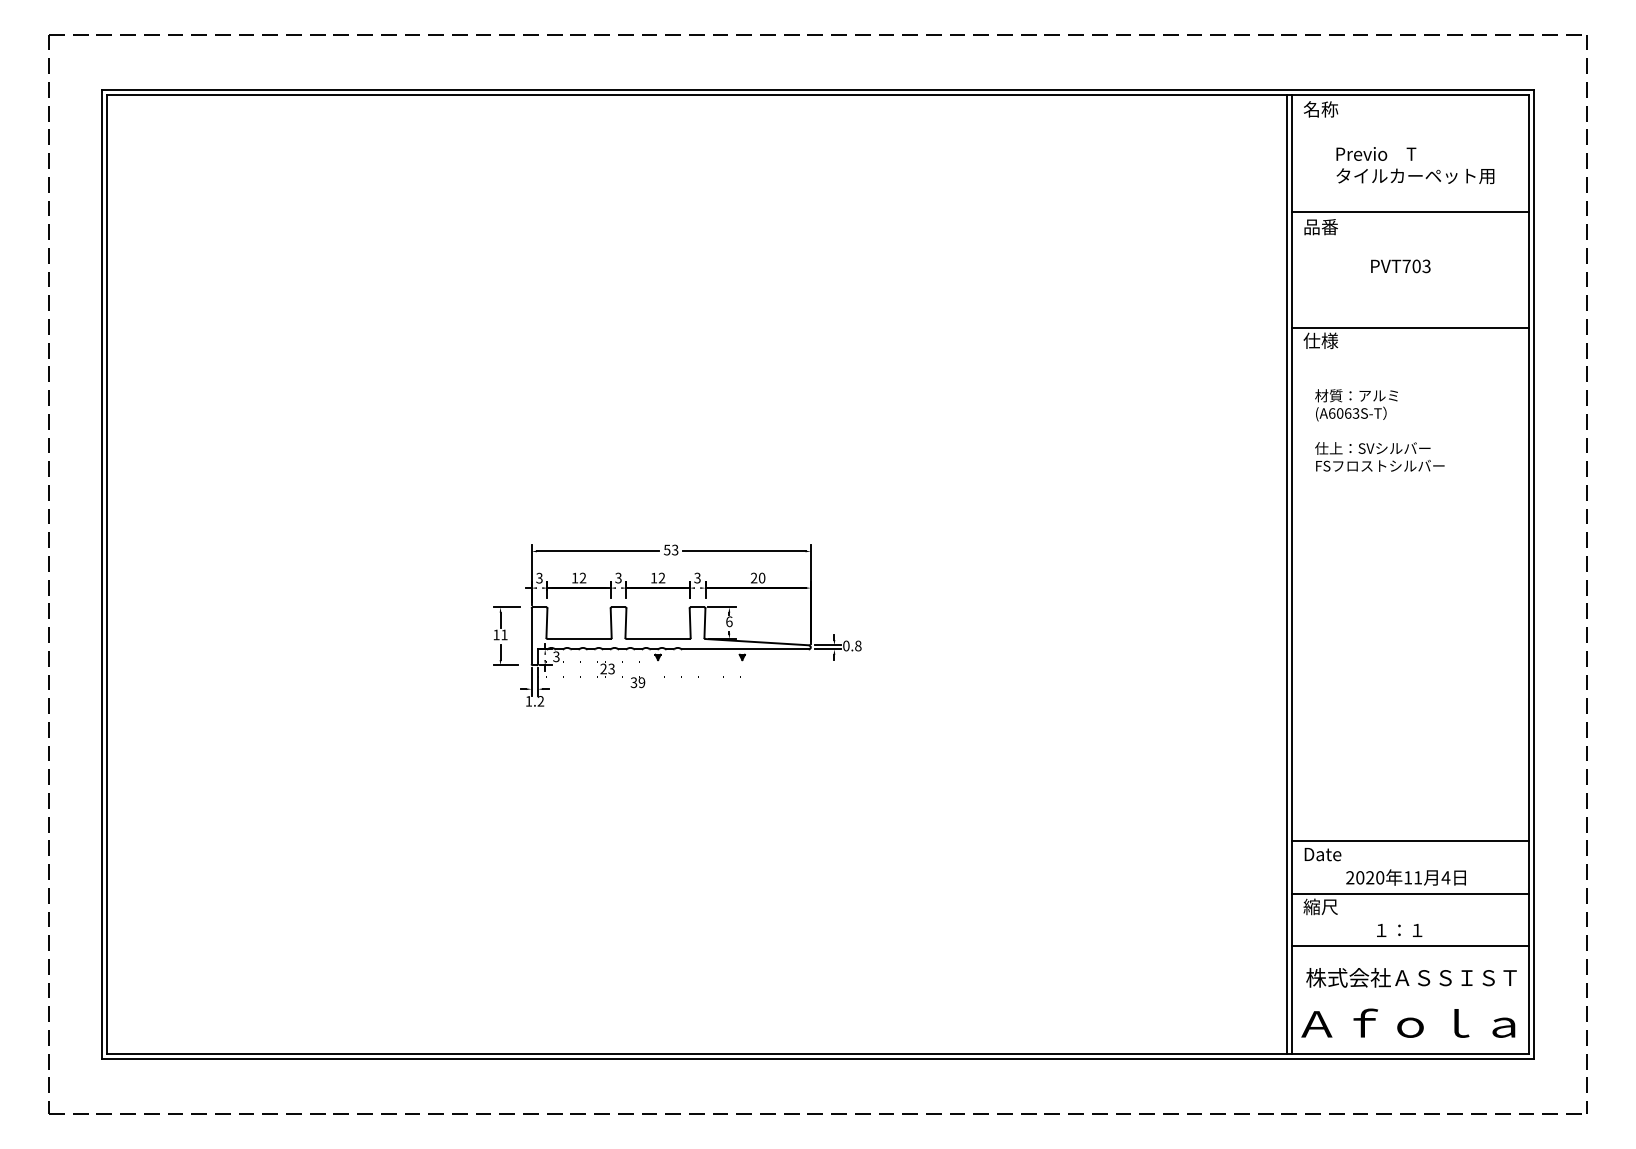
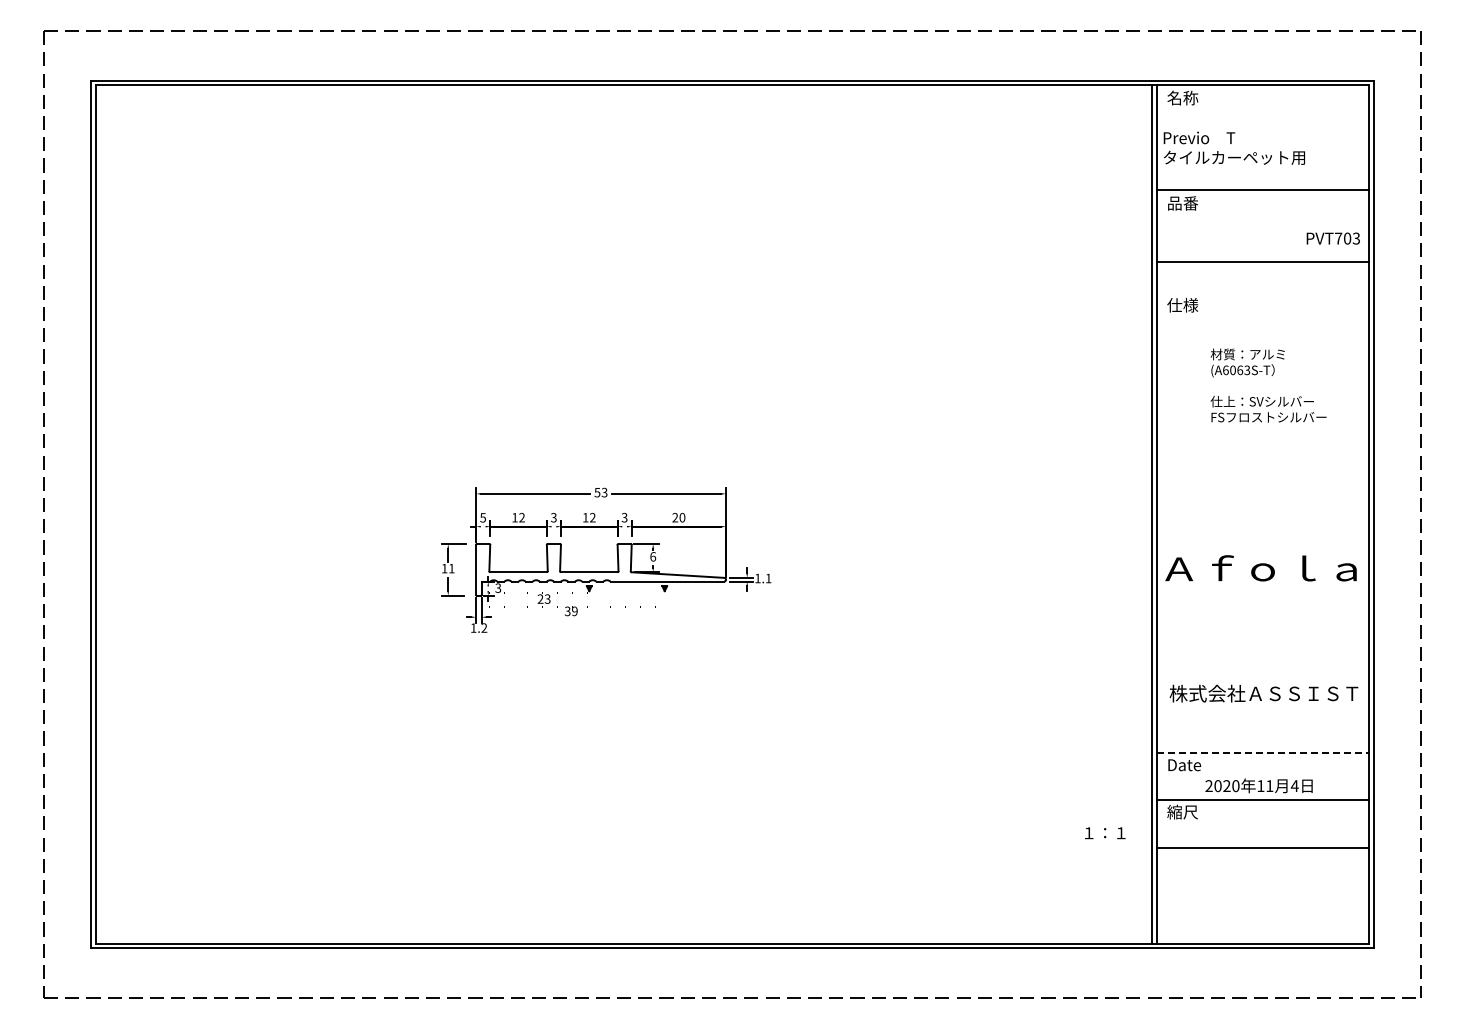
text: (1414, 164) -> (1233, 147), moved
text: (1399, 266) -> (1332, 238), moved
line: (1409, 328) -> (1262, 262), moved
text: (1379, 430) -> (1268, 385), moved
text: (538, 577) -> (482, 517), 3 -> 5
text: (852, 645) -> (763, 578), 0.8 -> 1.1
line: (1411, 841) -> (1263, 753), solid -> dashed
text: (1399, 930) -> (1105, 833), moved
text: (1411, 977) -> (1263, 693), moved
text: (1407, 1023) -> (1260, 568), moved

